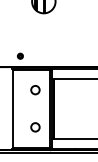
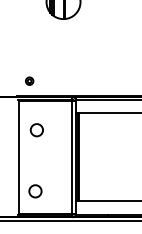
circle: (35, 90) -> (36, 130), moved
circle: (35, 127) -> (35, 191), moved

